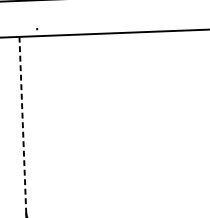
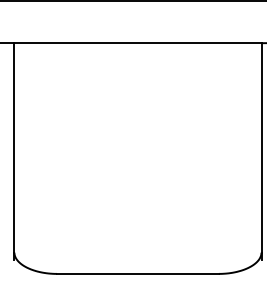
line: (22, 124) -> (14, 147), dashed -> solid

